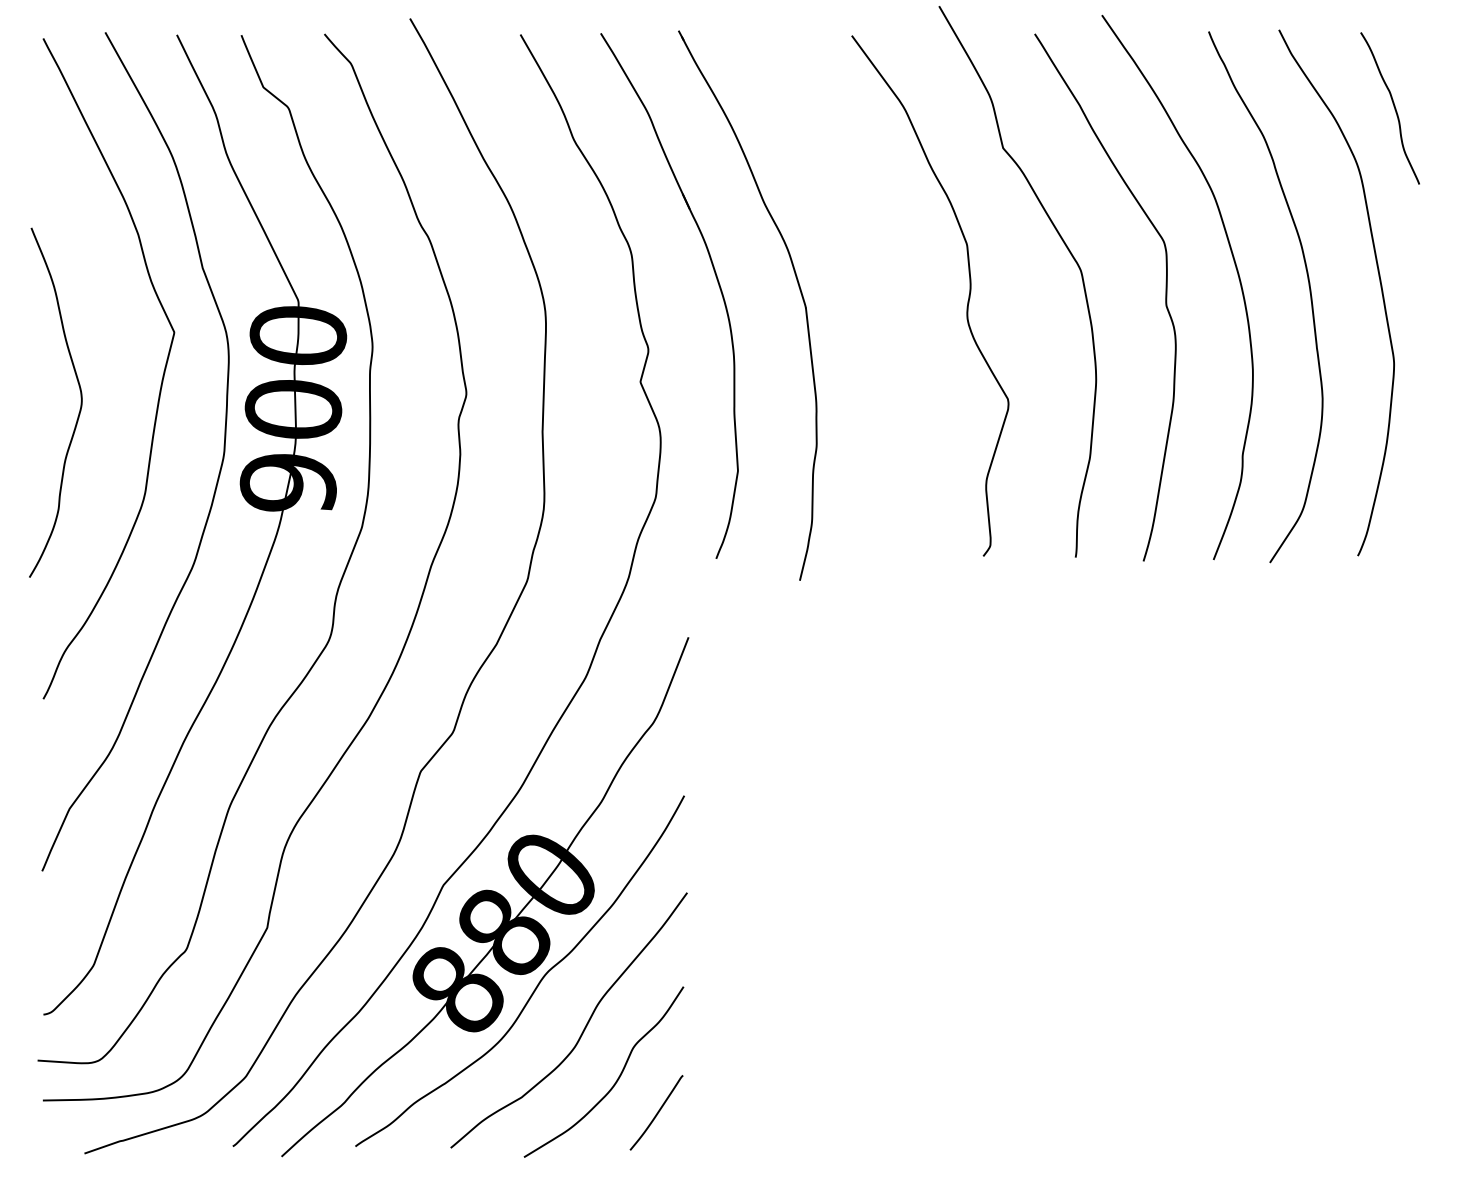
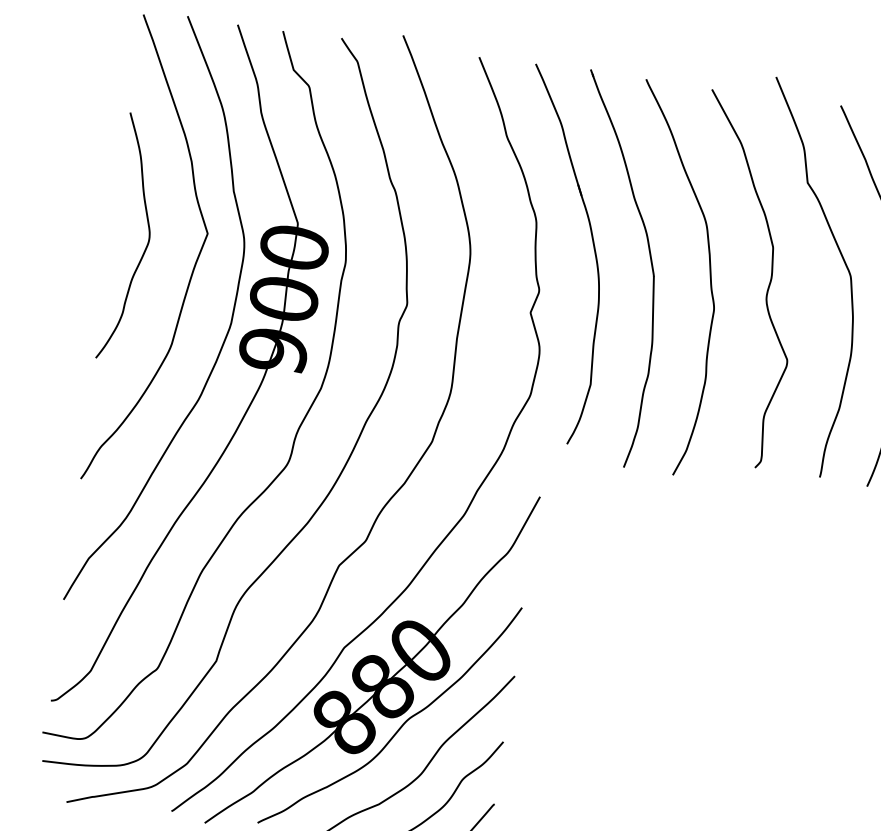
curve: (884, 299) -> (709, 277), added
curve: (80, 402) -> (148, 239), moved

